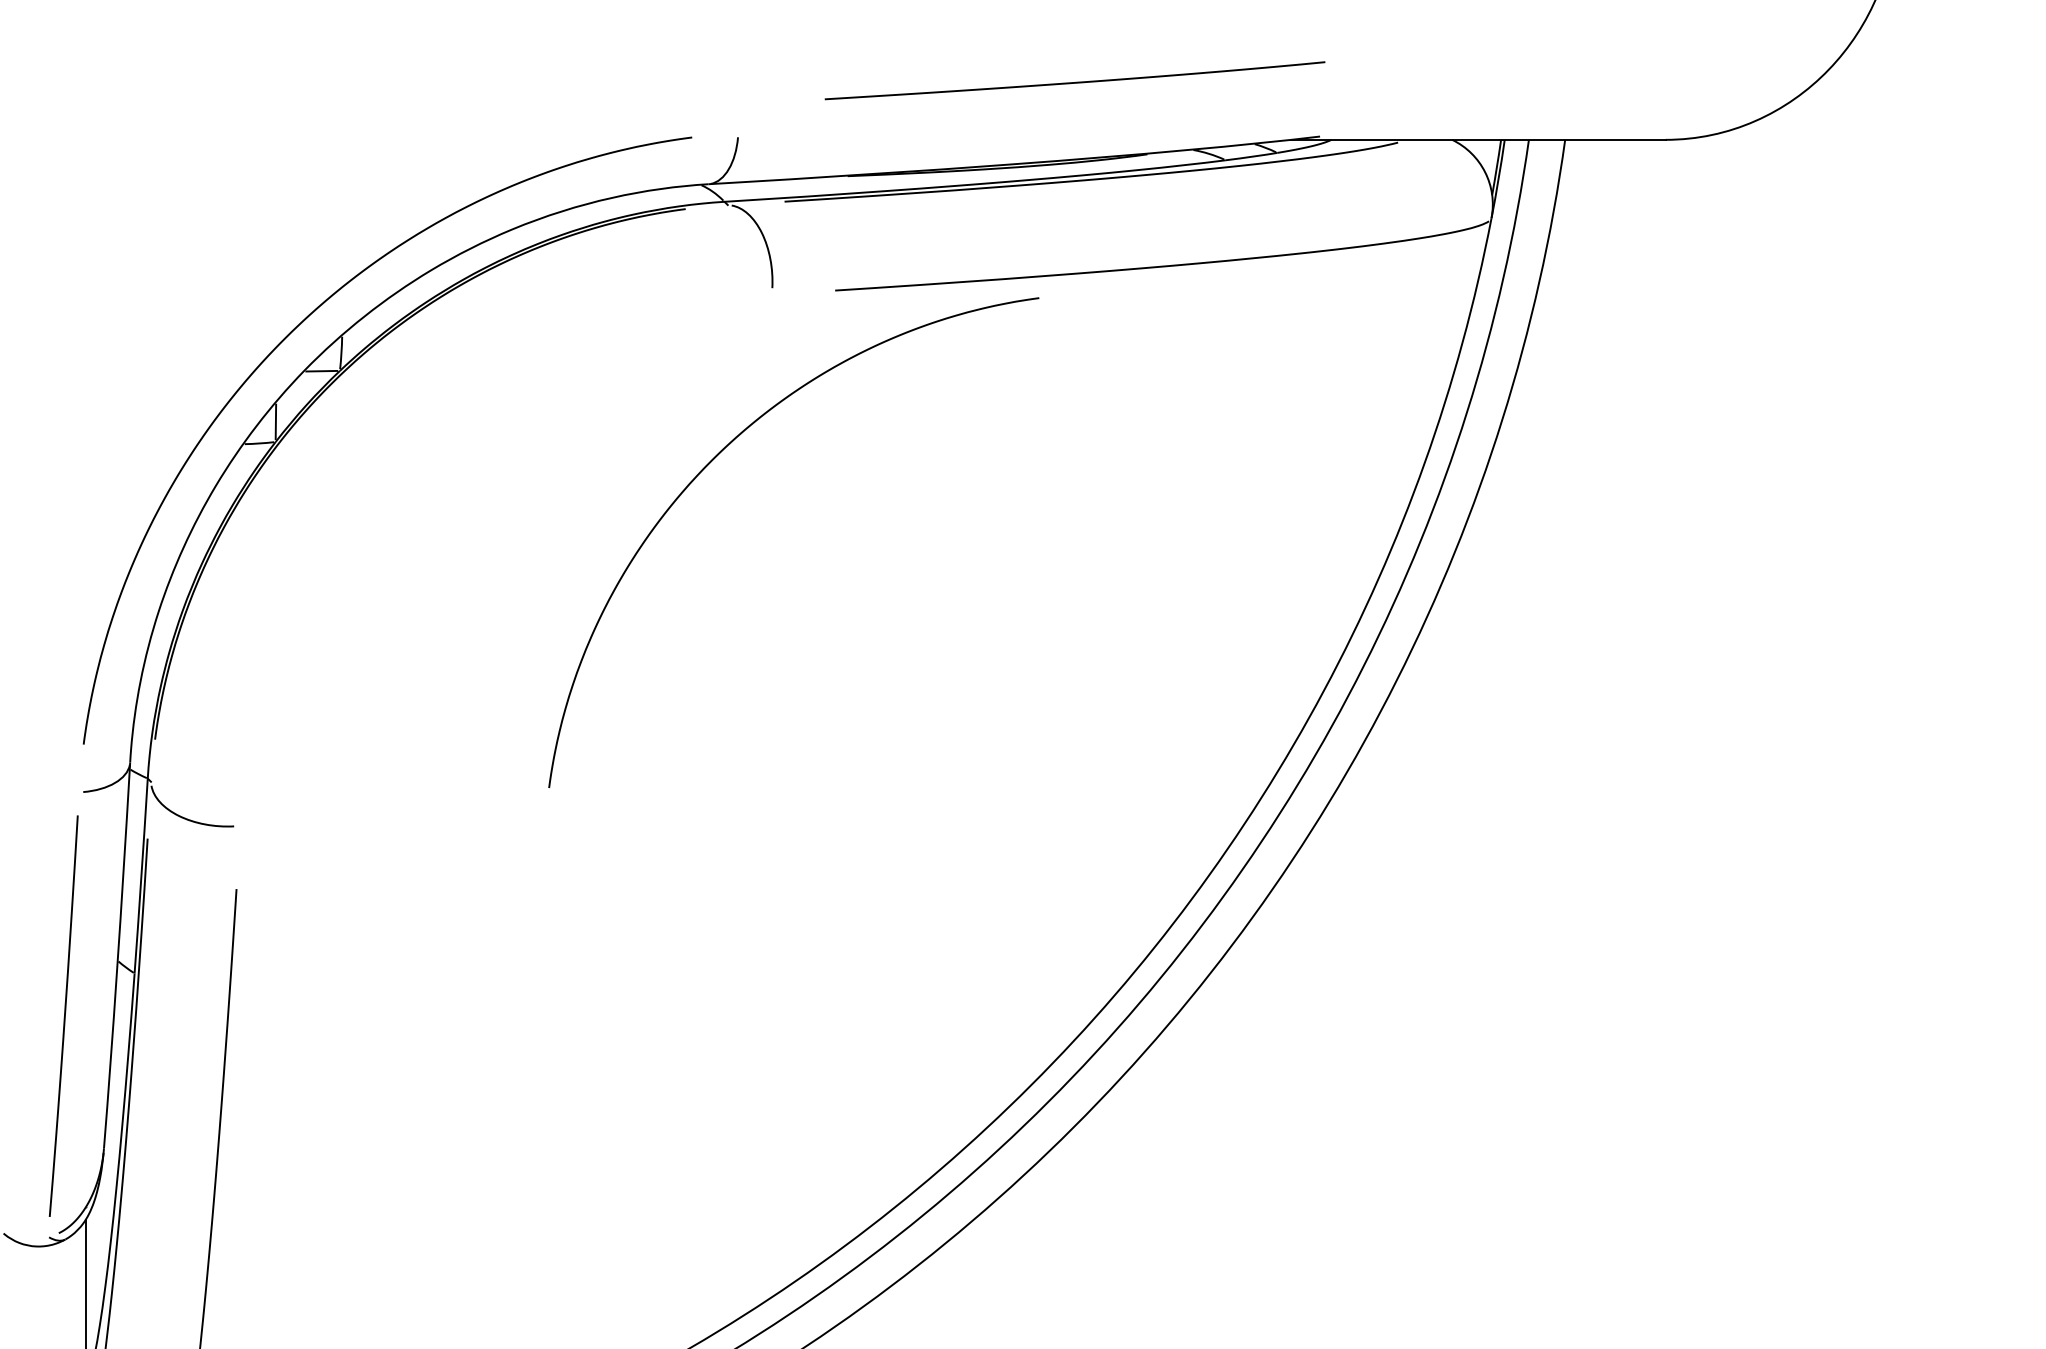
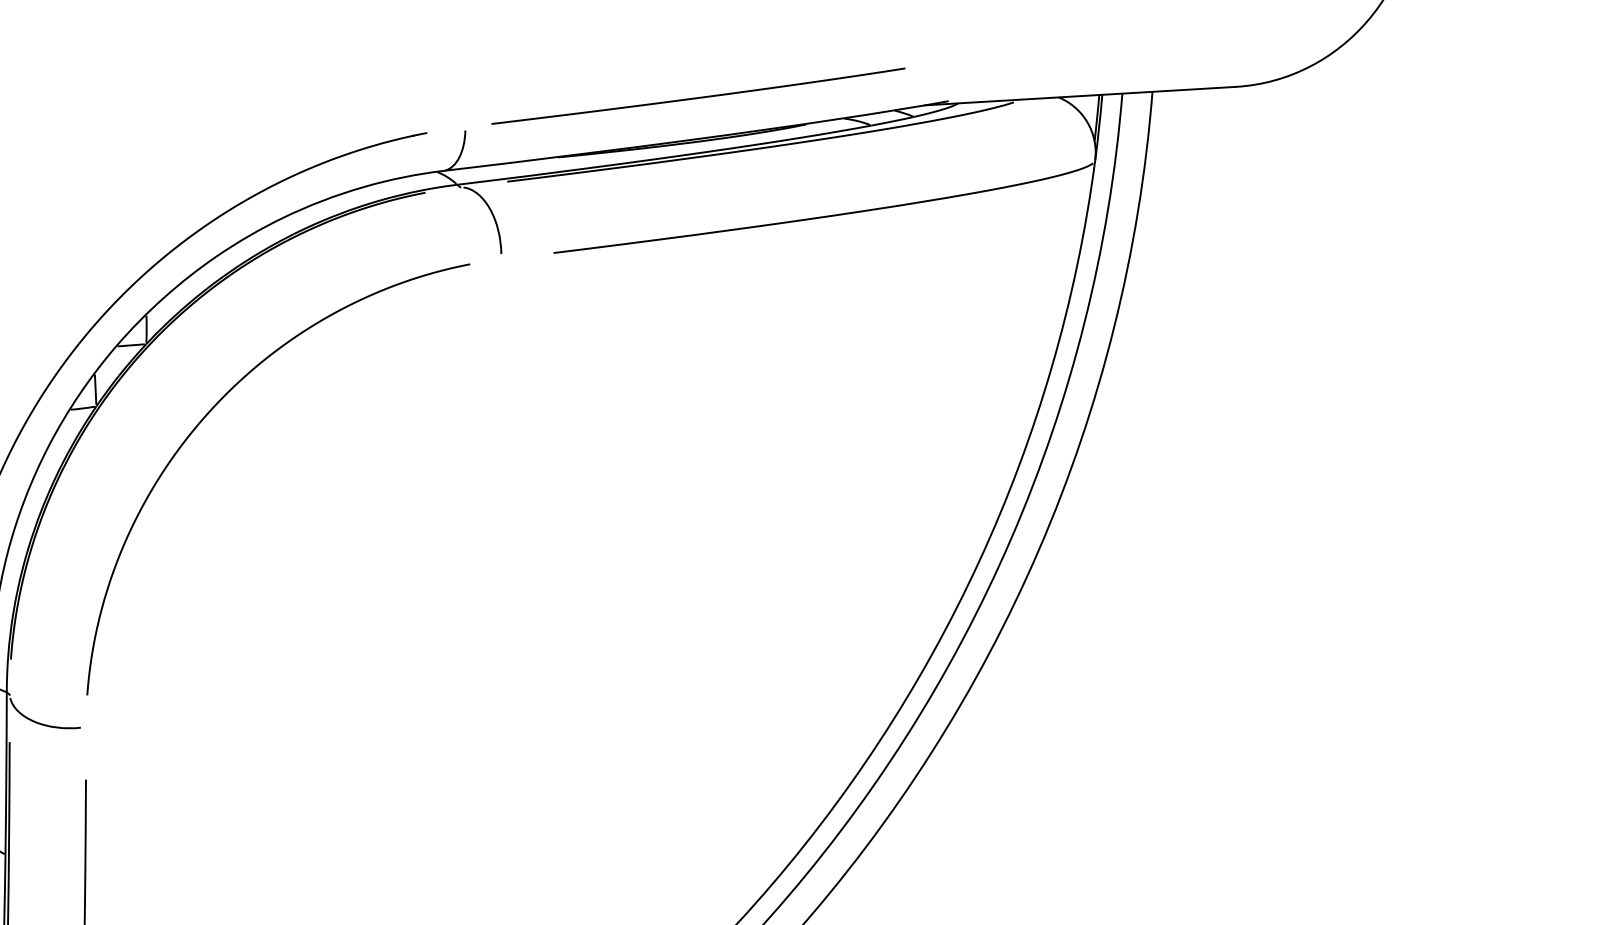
curve: (1075, 81) -> (698, 96), moved
curve: (712, 461) -> (206, 416), moved

